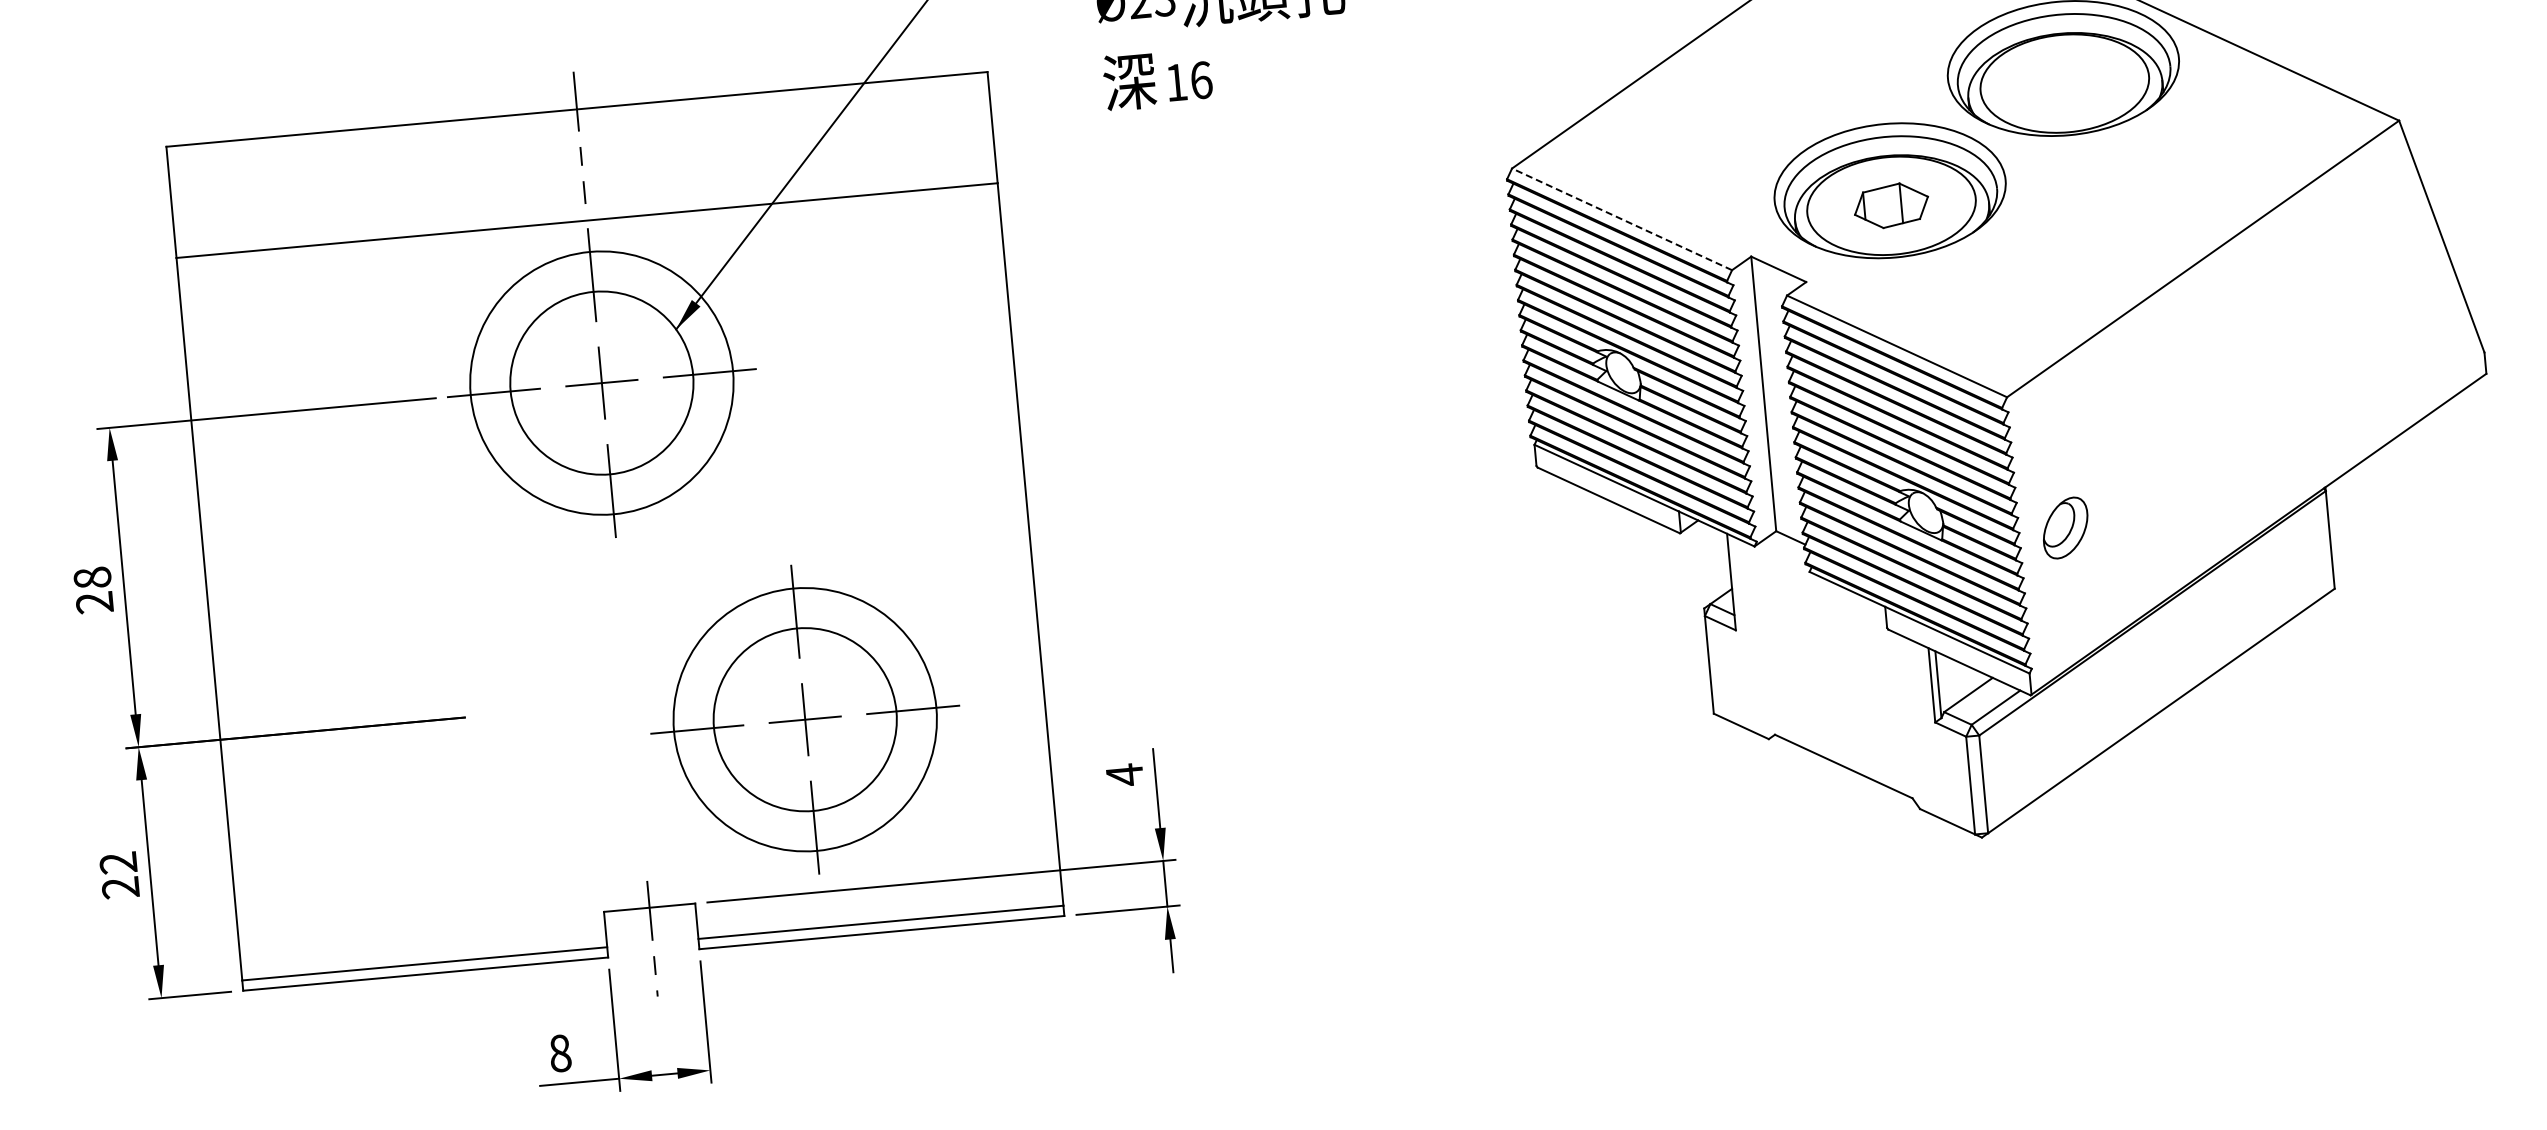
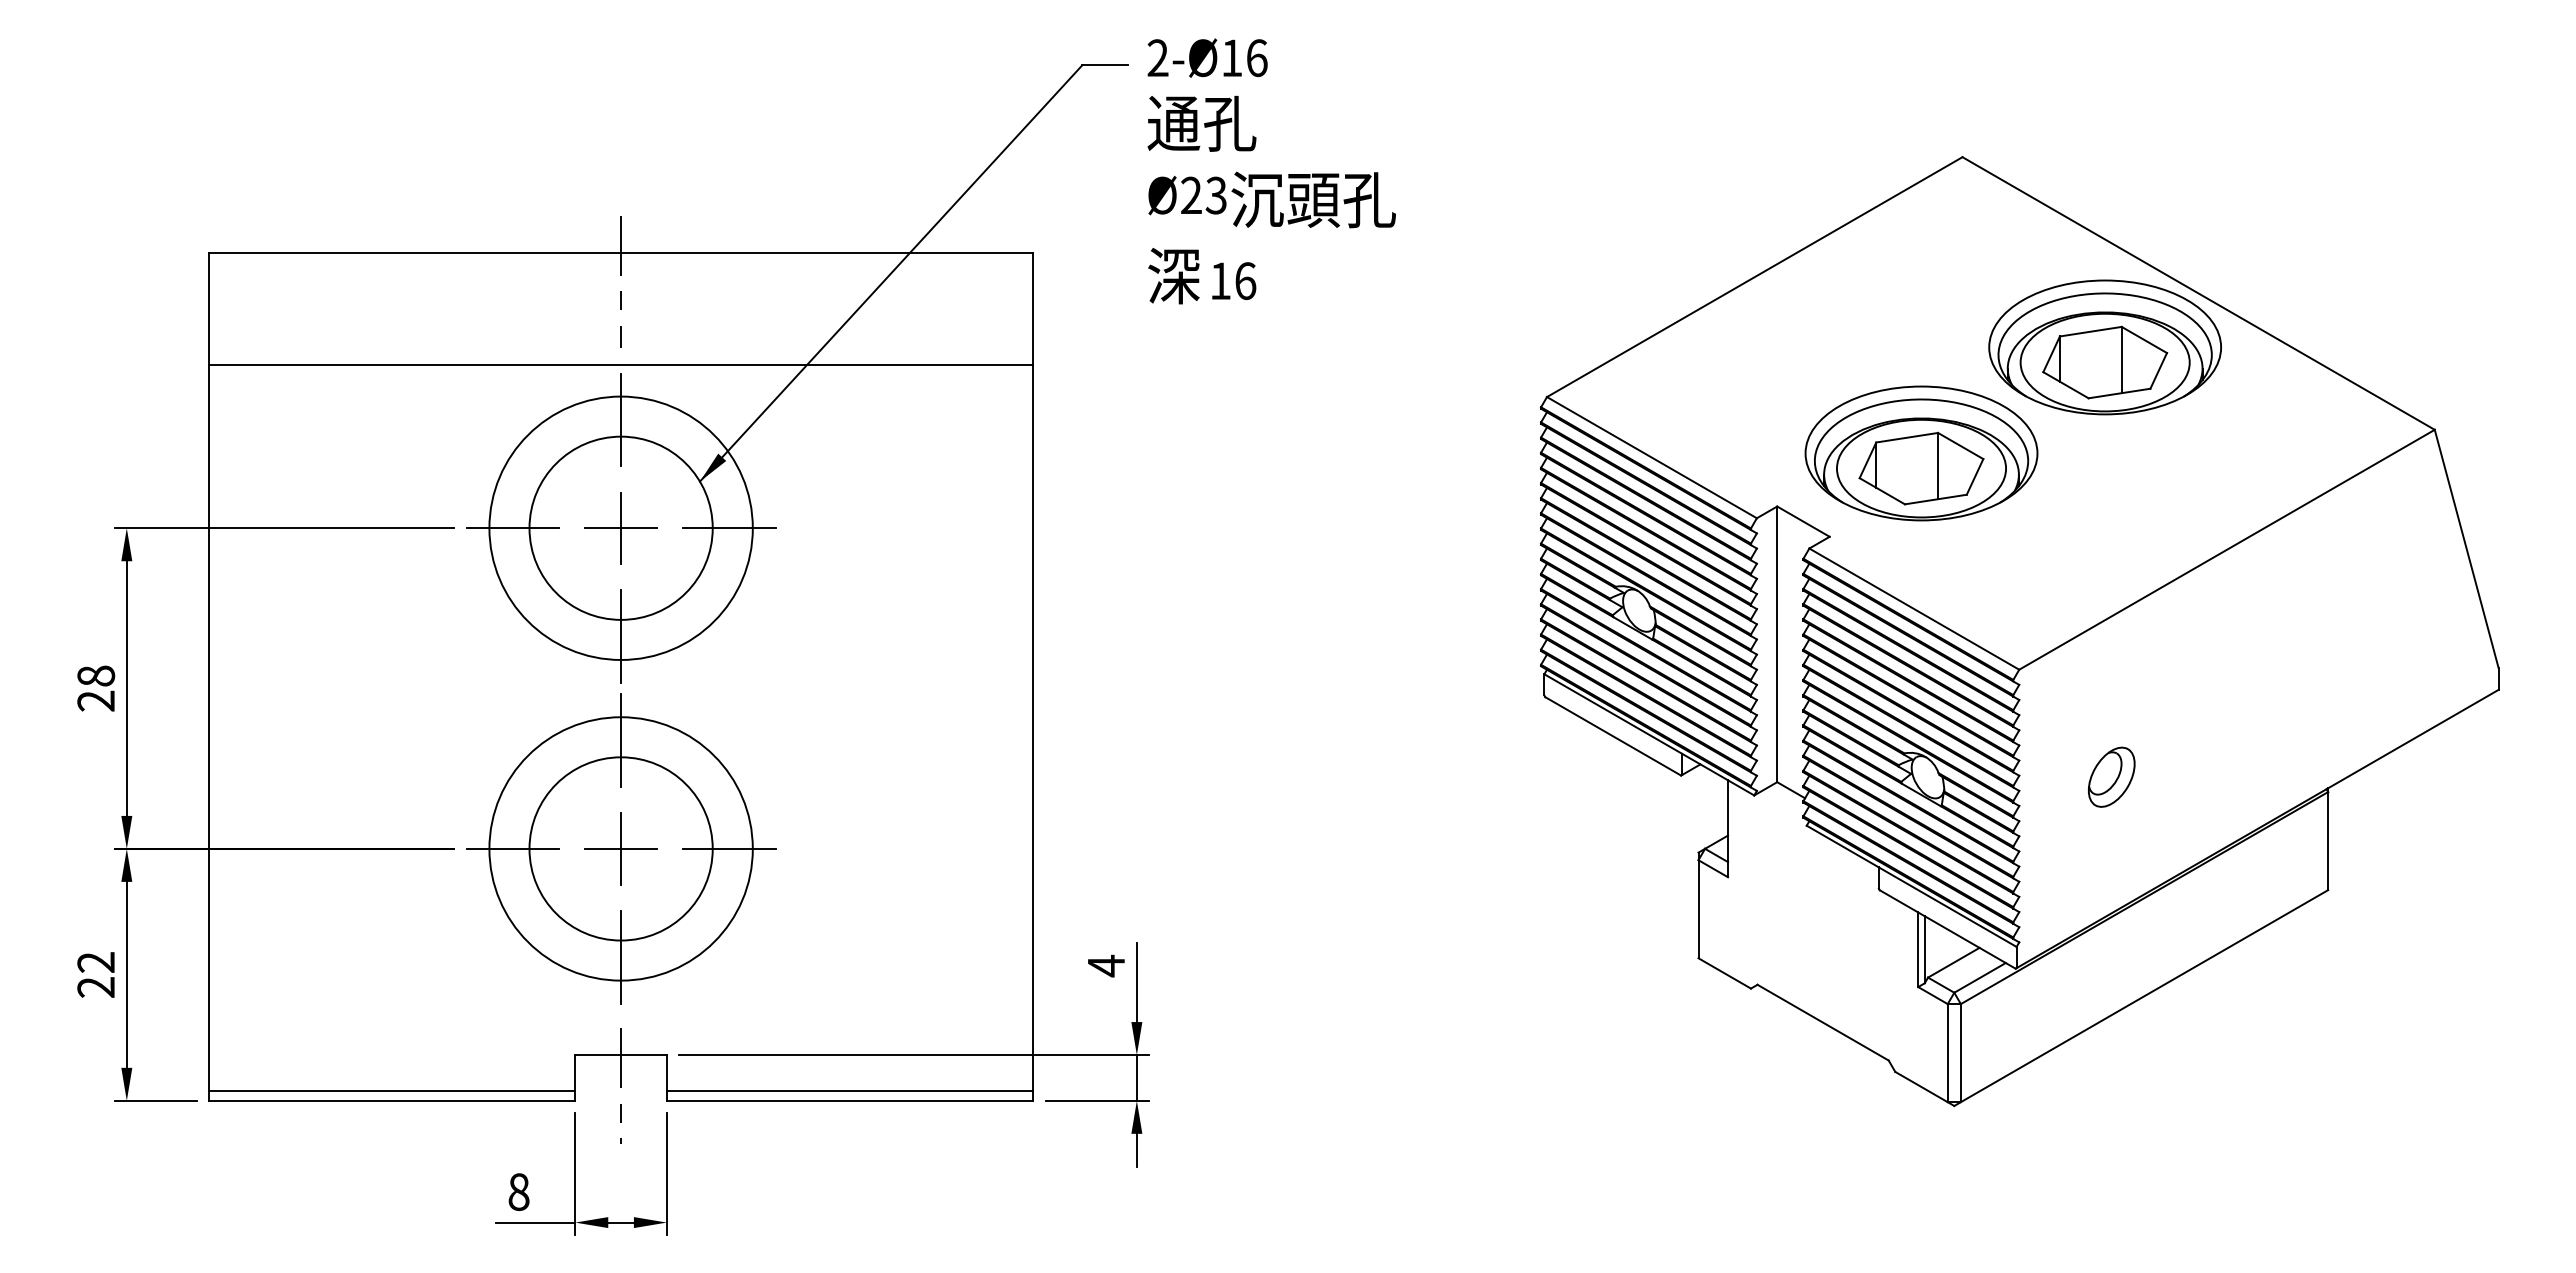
part: (2065, 83) -> (2105, 362), added
part: (1891, 205) -> (1921, 468), size x1.67
line: (1621, 219) -> (1651, 457), dashed -> solid
part: (2065, 527) -> (2111, 776), moved
part: (805, 719) -> (621, 848), moved

